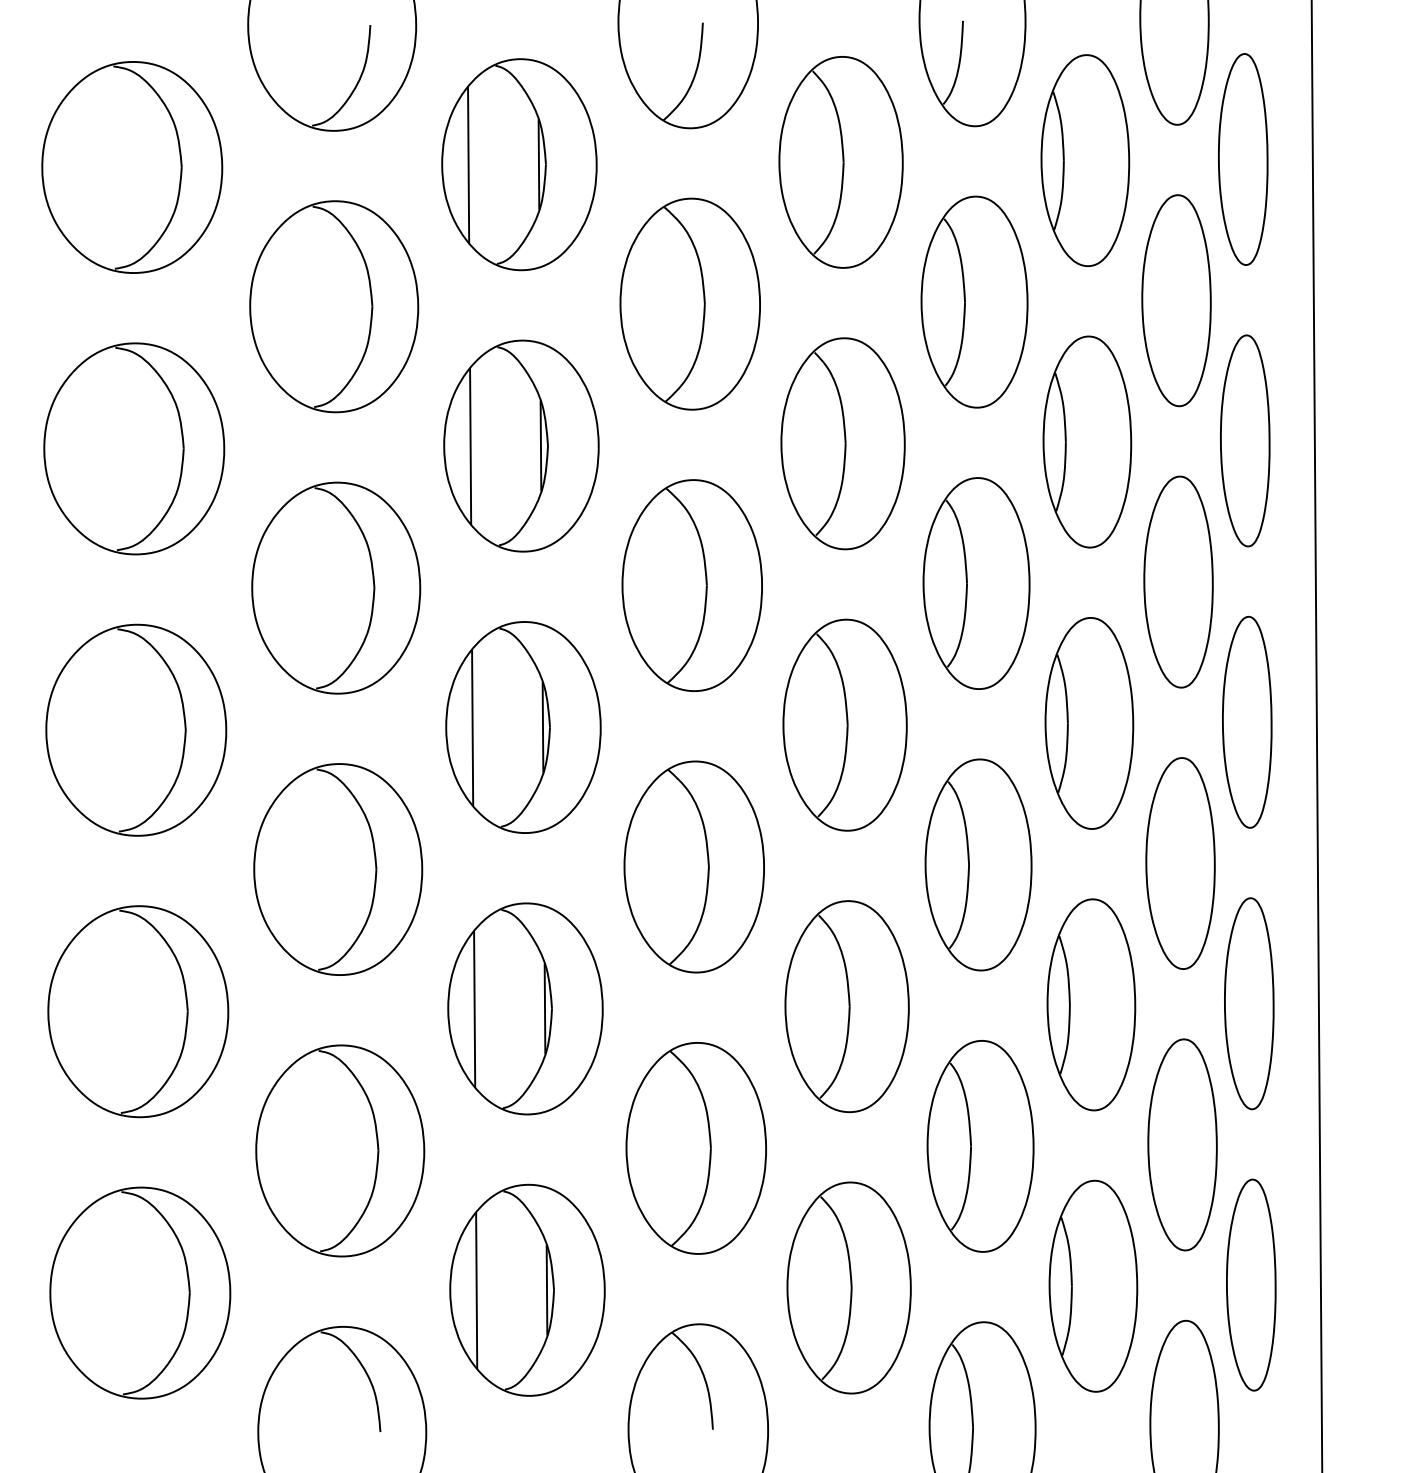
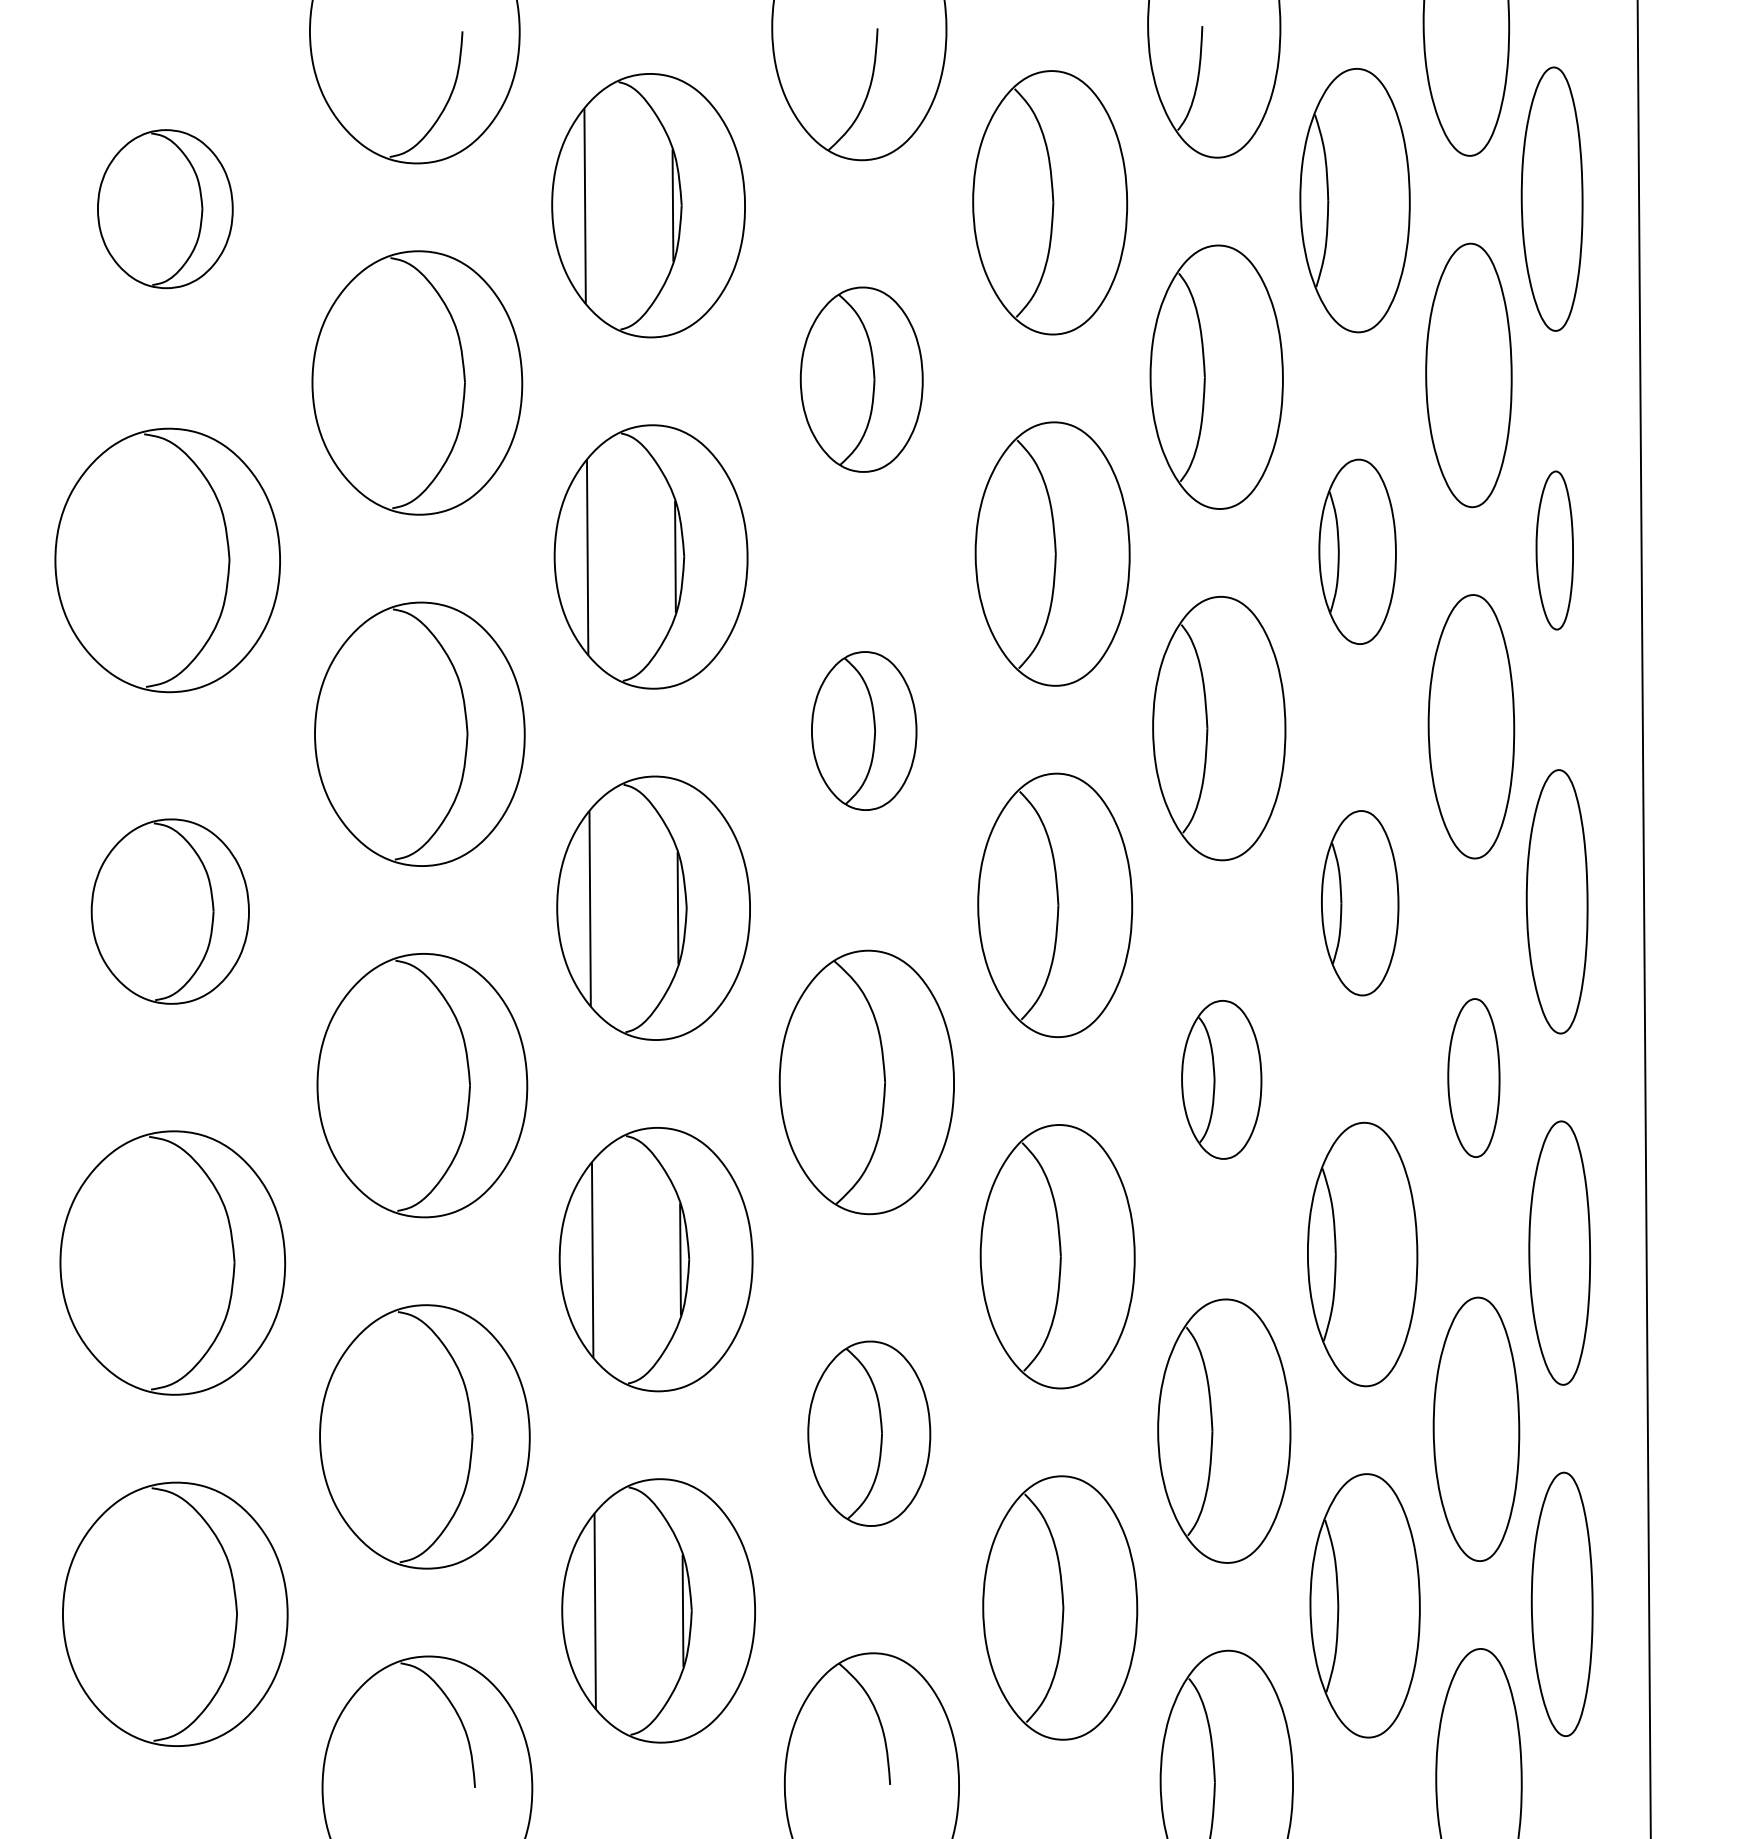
part: (132, 167) -> (165, 209), size x0.6
part: (689, 303) -> (860, 378), size x0.7
part: (1245, 440) -> (1555, 549), size x0.6
part: (1087, 441) -> (1357, 551), size x0.7
part: (691, 585) -> (863, 730), size x0.6
part: (1089, 723) -> (1360, 903), size x0.7
part: (136, 729) -> (170, 910), size x0.7
part: (1180, 863) -> (1473, 1078), size x0.6
part: (978, 864) -> (1221, 1079), size x0.6
part: (695, 1148) -> (868, 1433), size x0.7

